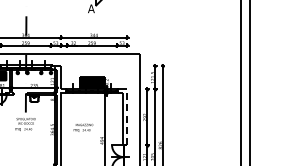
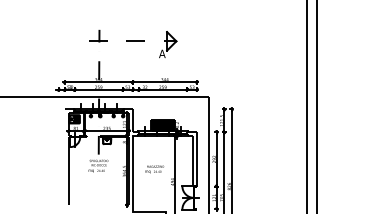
line: (127, 116) -> (197, 158), dashed -> solid

